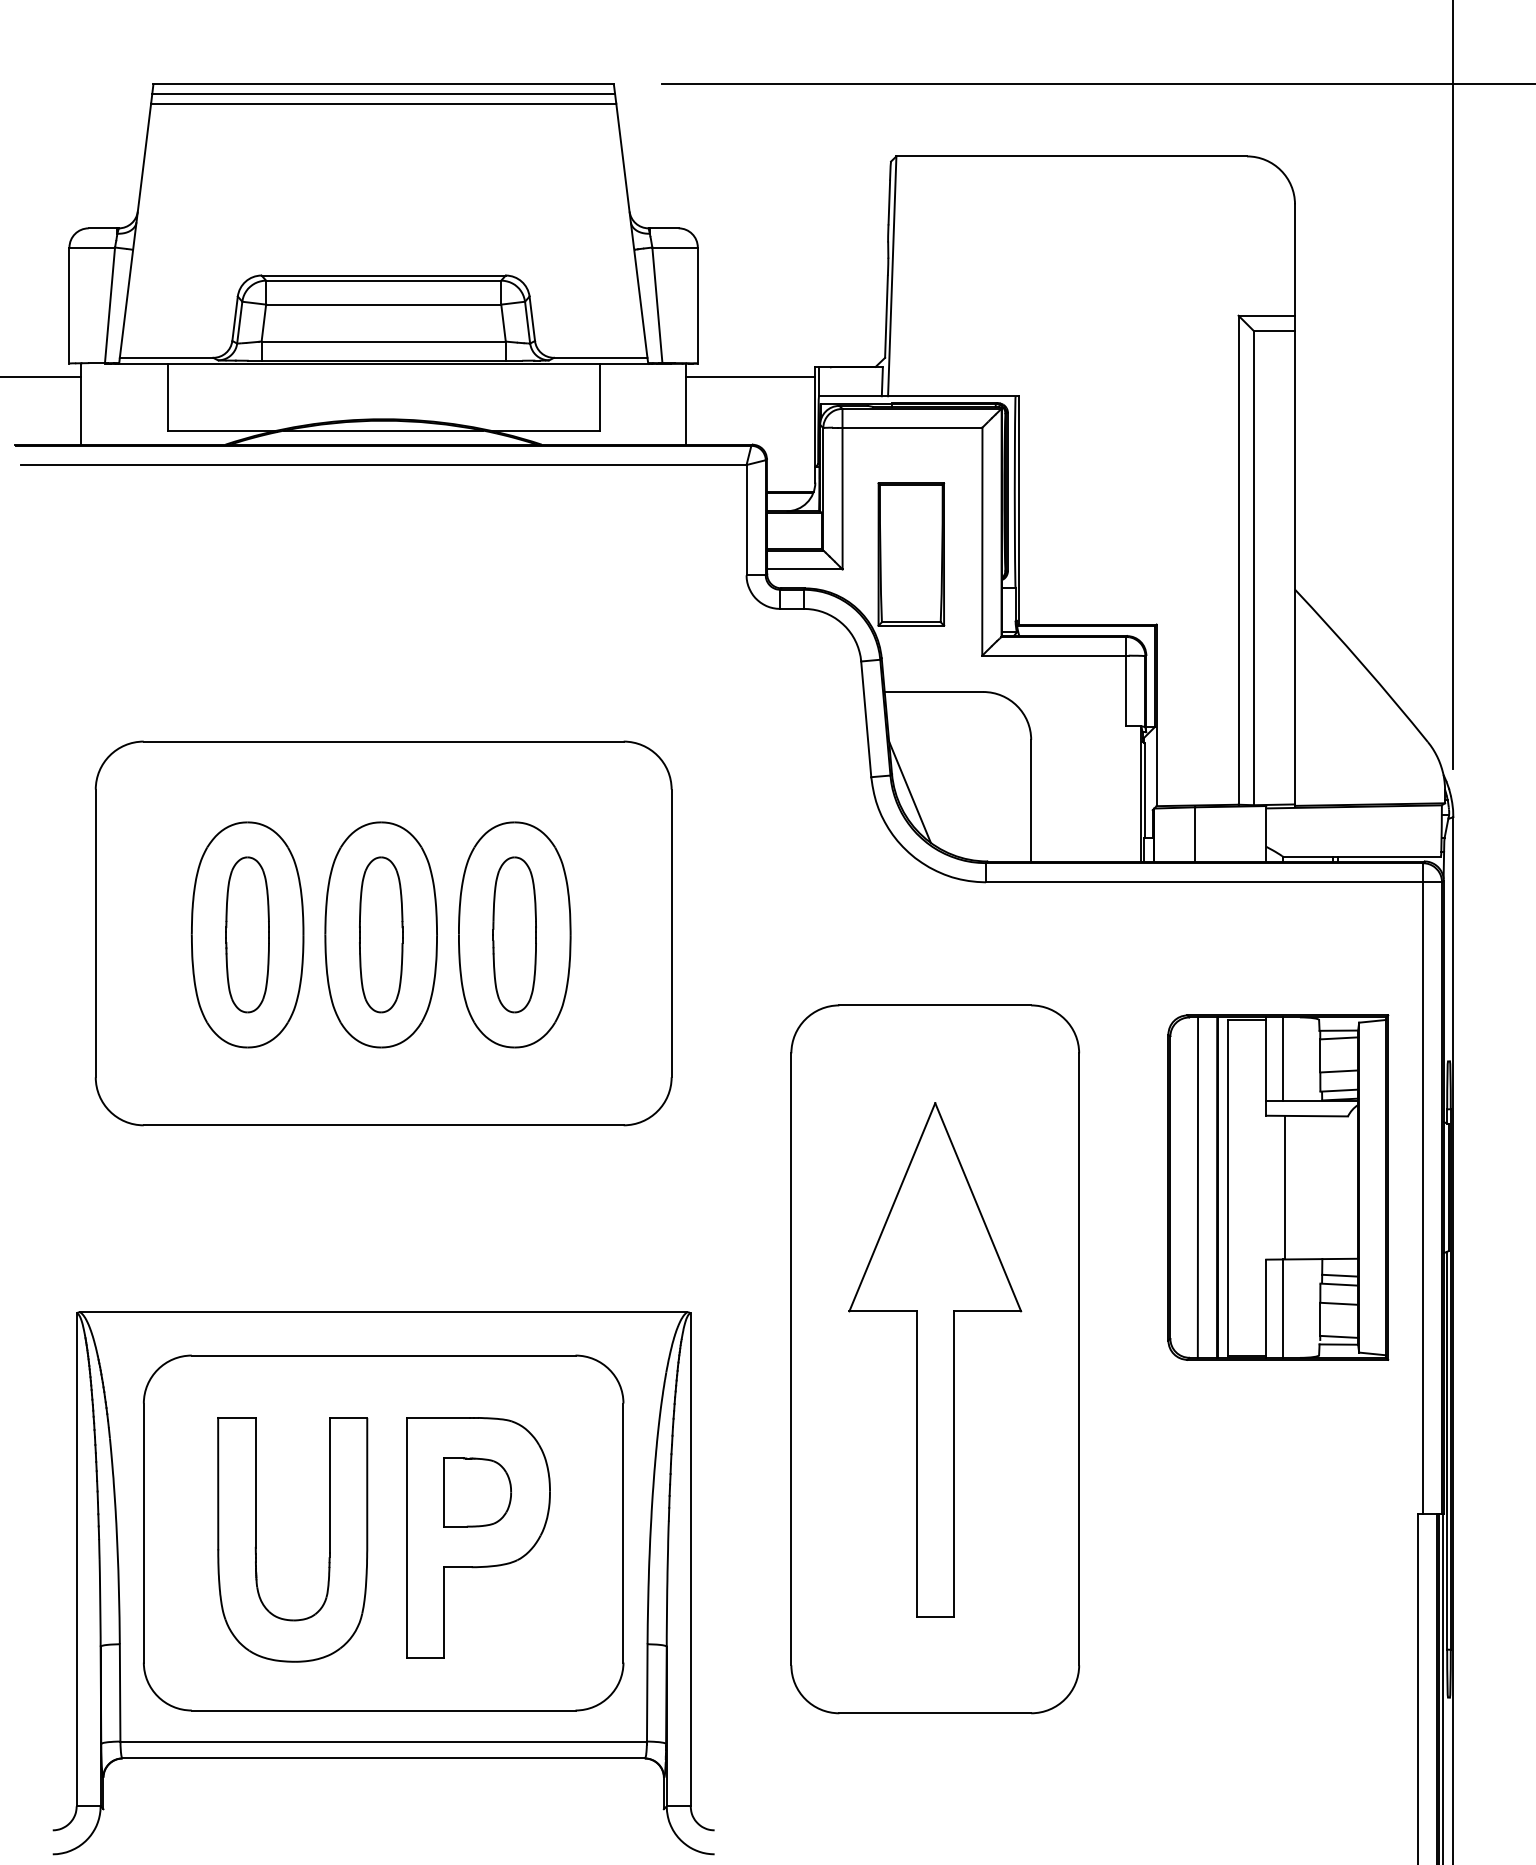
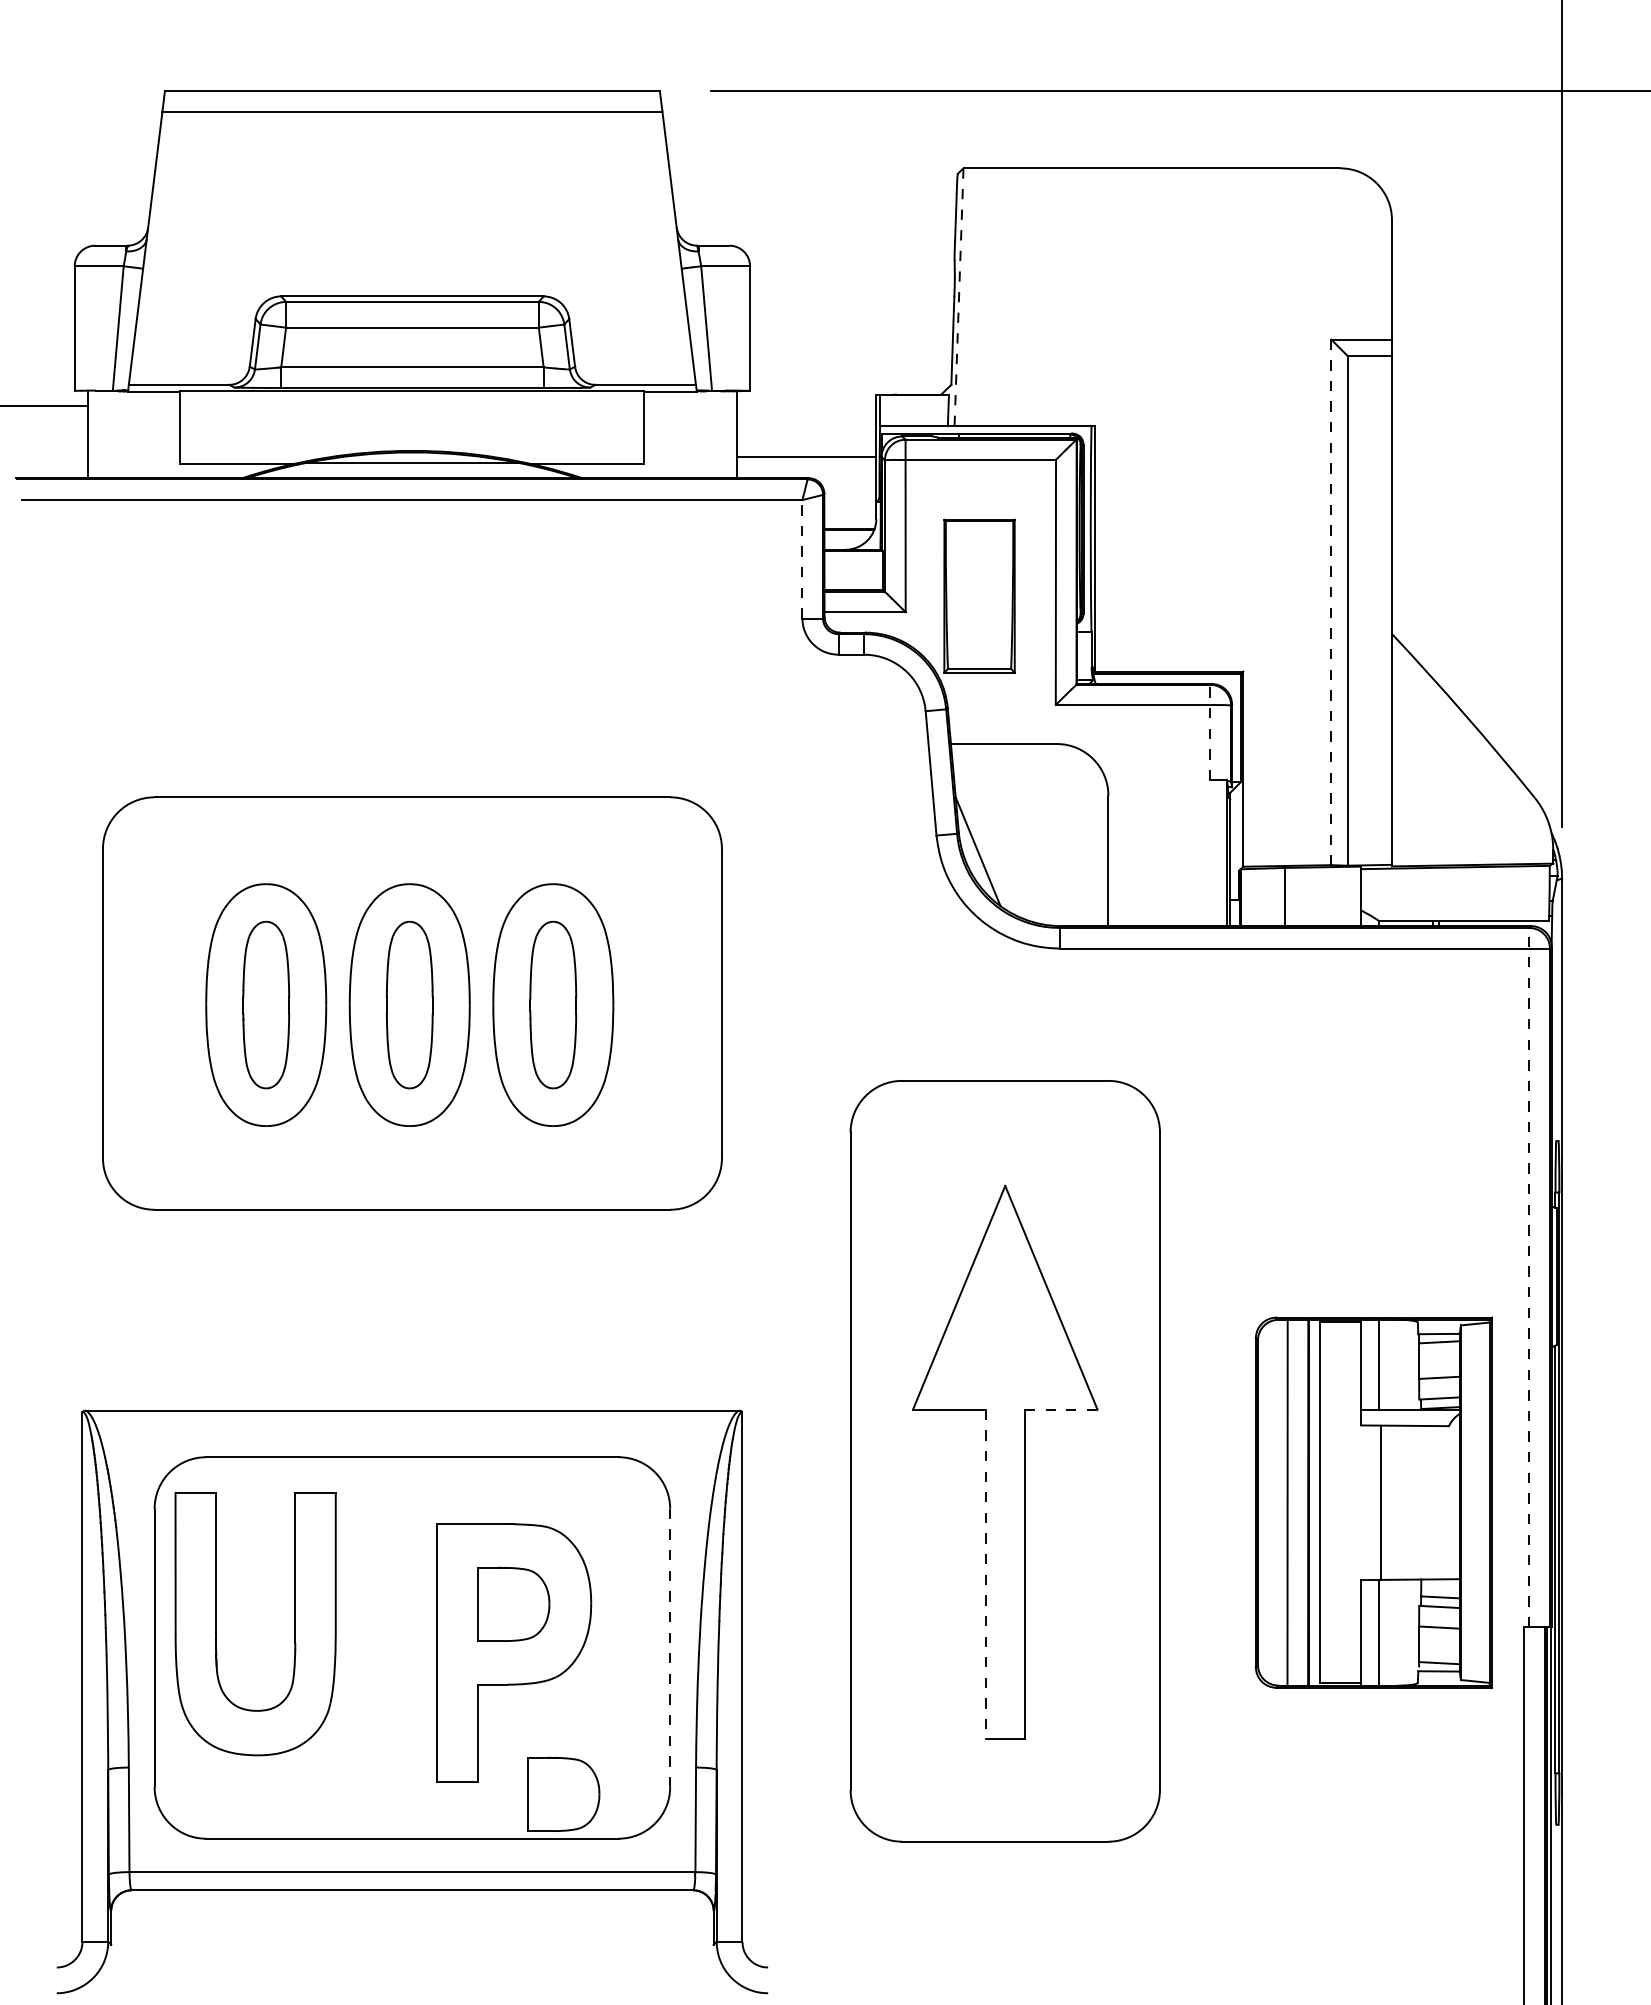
line: (383, 94) -> (412, 101), removed
line: (892, 276) -> (959, 297), solid -> dashed
line: (750, 377) -> (806, 456), moved
line: (746, 519) -> (802, 558), solid -> dashed
line: (1238, 560) -> (1331, 602), solid -> dashed
line: (1126, 681) -> (1210, 732), solid -> dashed
part: (1277, 1187) -> (1373, 1502), moved
line: (1423, 1188) -> (1529, 1277), solid -> dashed
line: (987, 1311) -> (1061, 1409), solid -> dashed
line: (916, 1464) -> (985, 1574), solid -> dashed
line: (623, 1533) -> (670, 1648), solid -> dashed
part: (256, 1540) -> (216, 1624), moved
part: (524, 1668) -> (563, 1793), added

